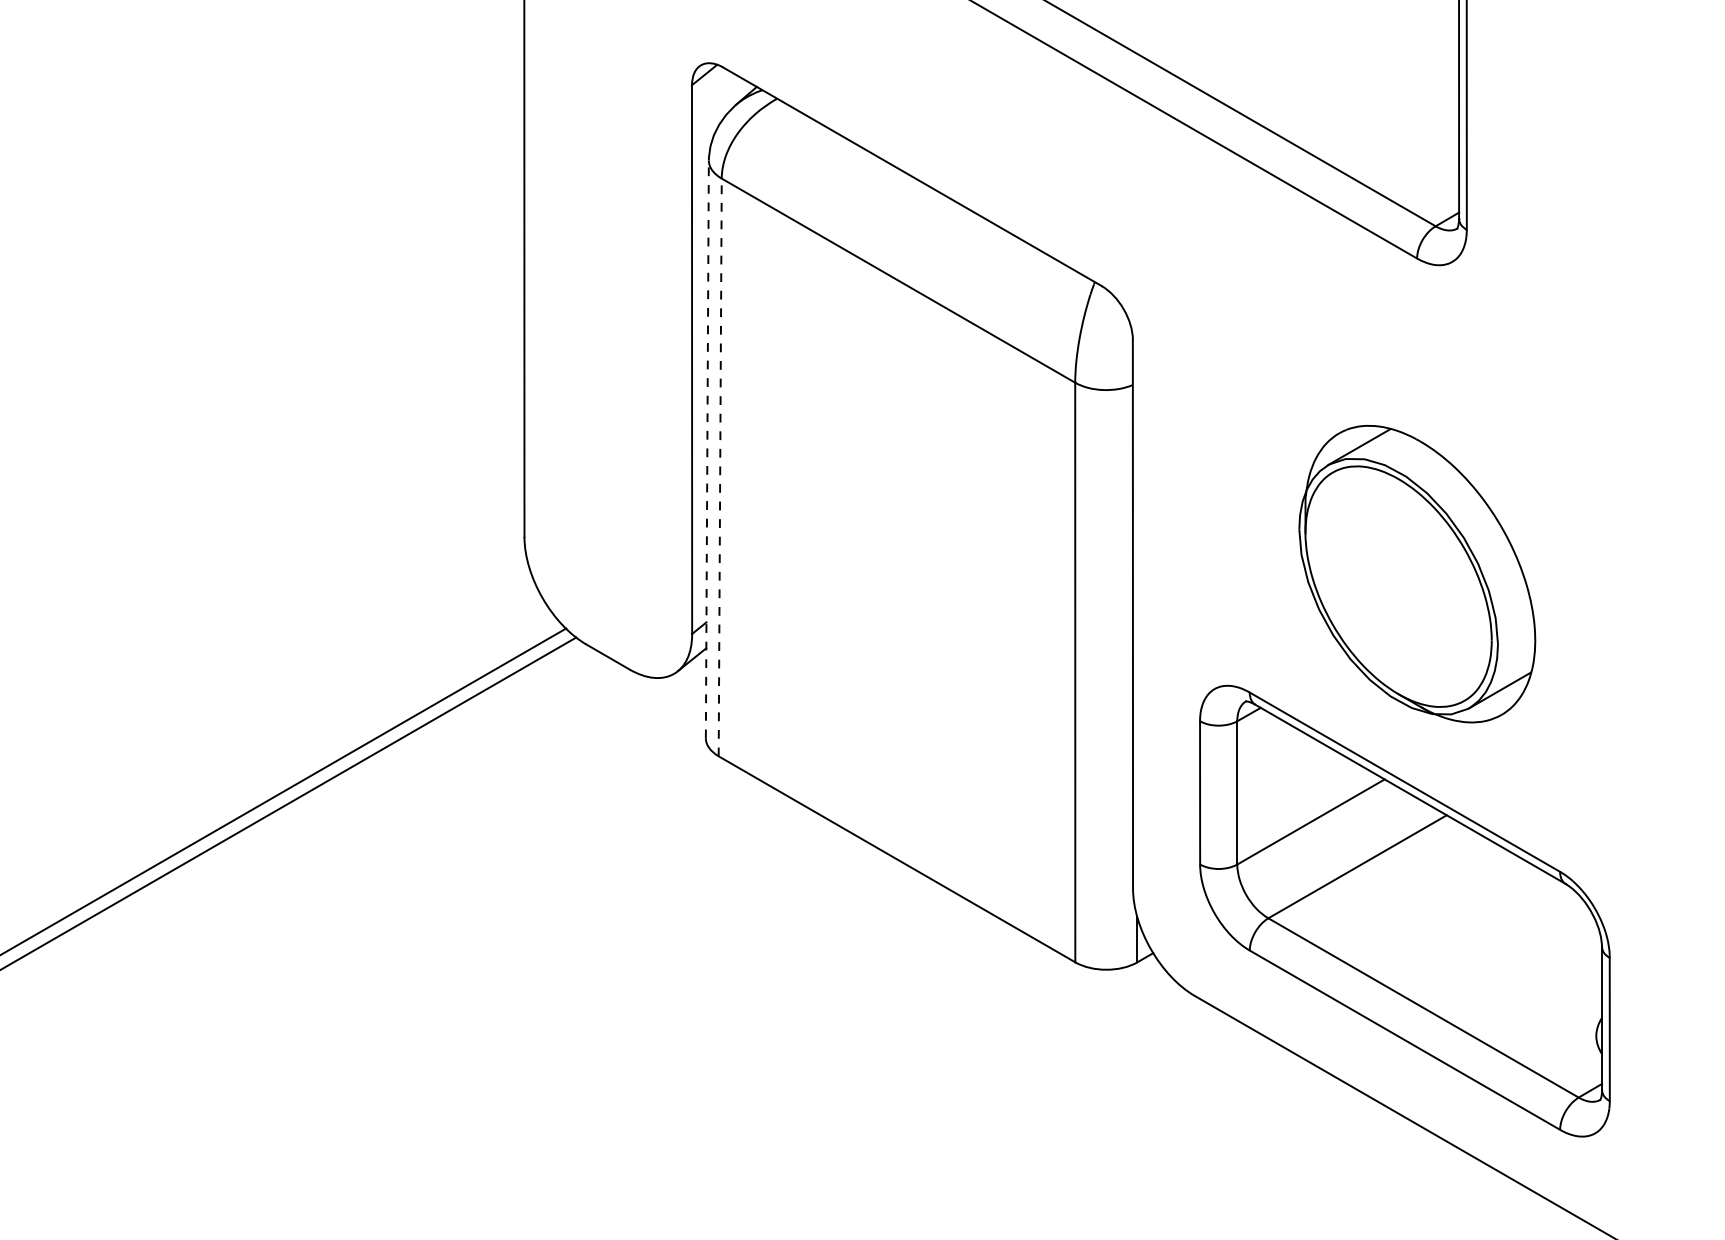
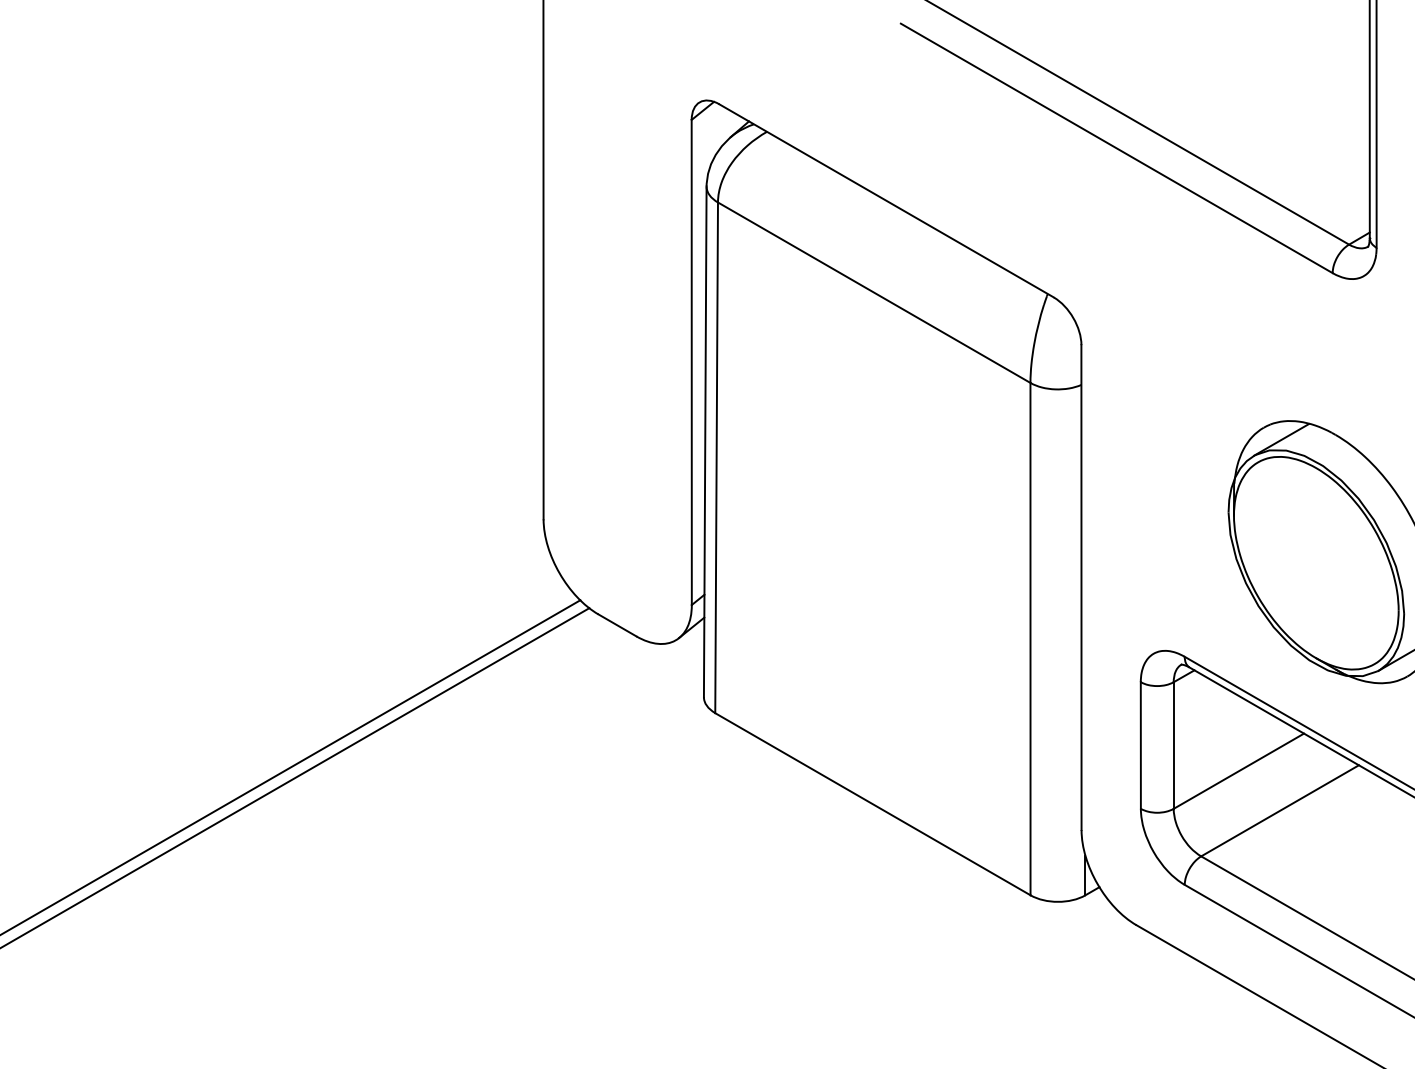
line: (707, 449) -> (705, 441), dashed -> solid
line: (720, 467) -> (716, 457), dashed -> solid

